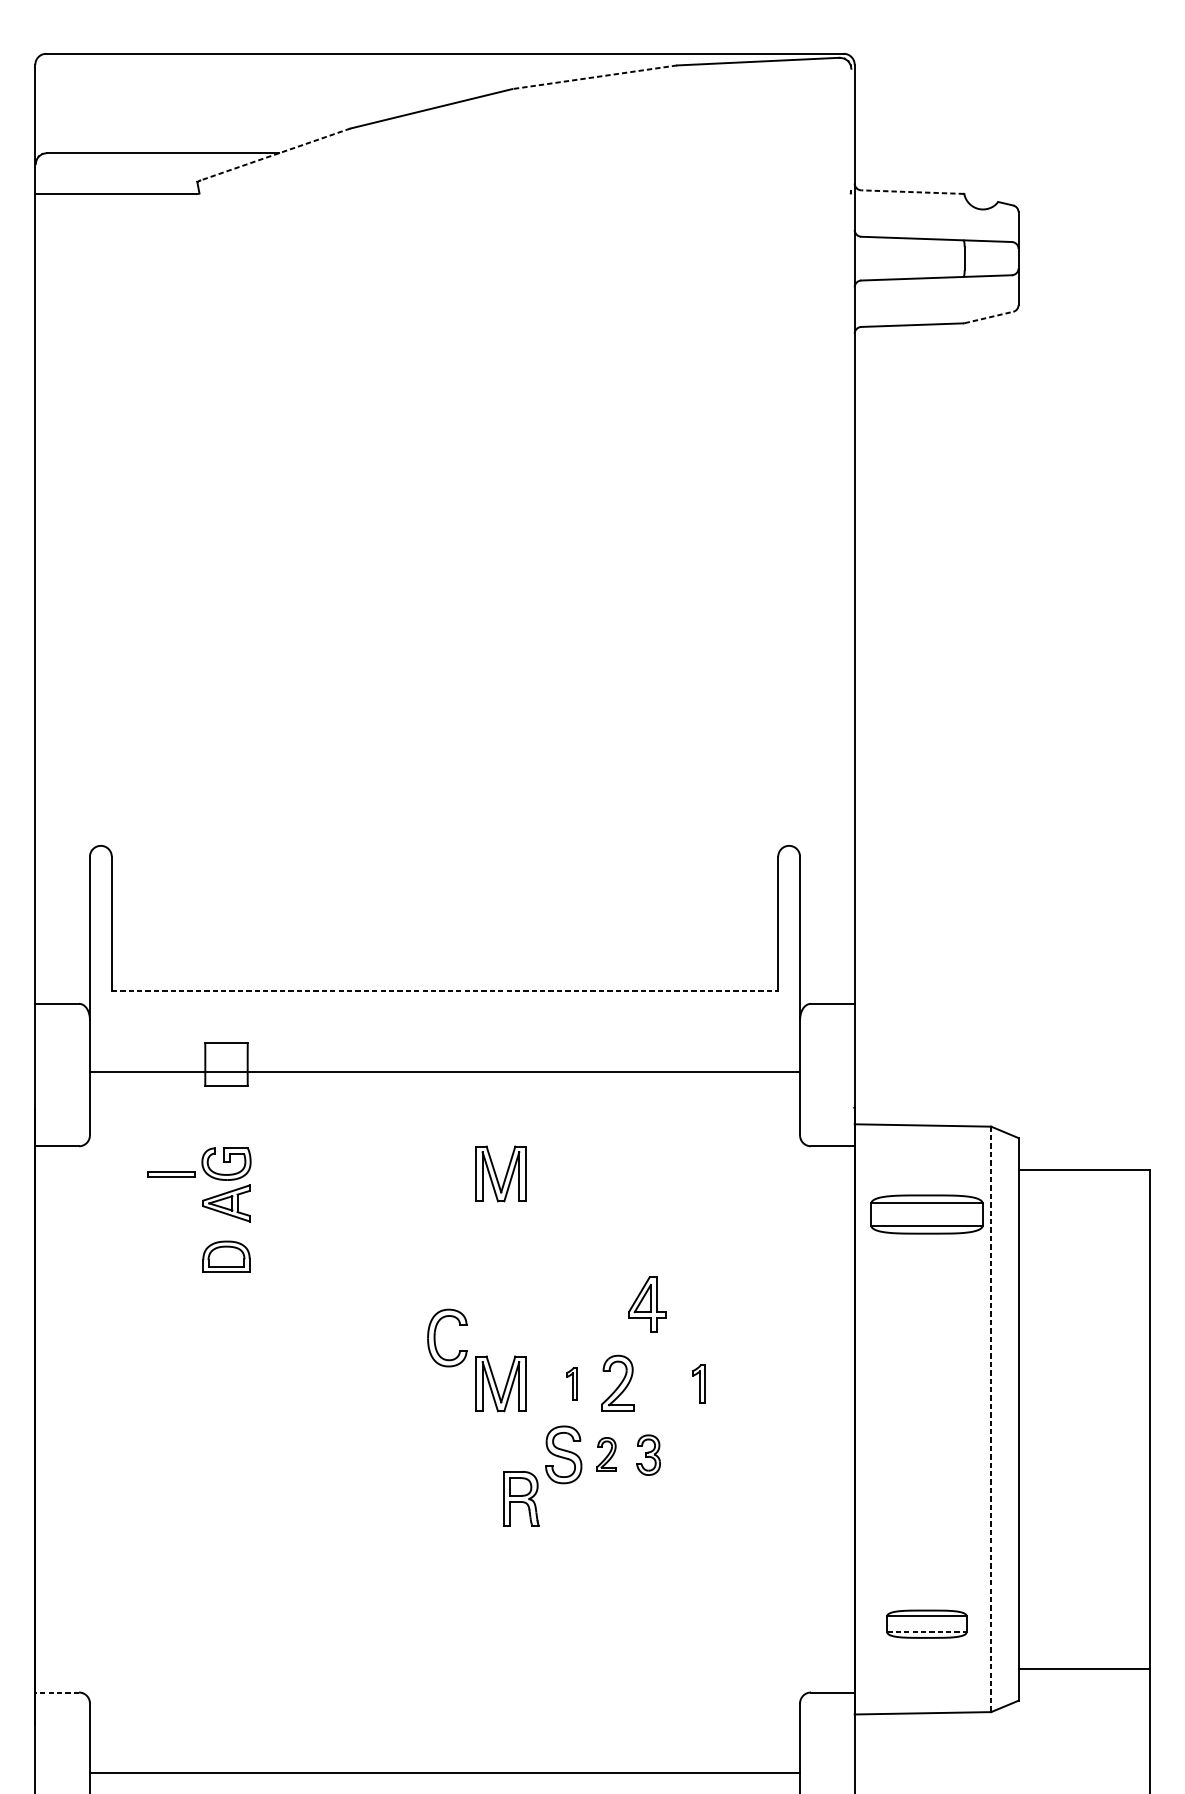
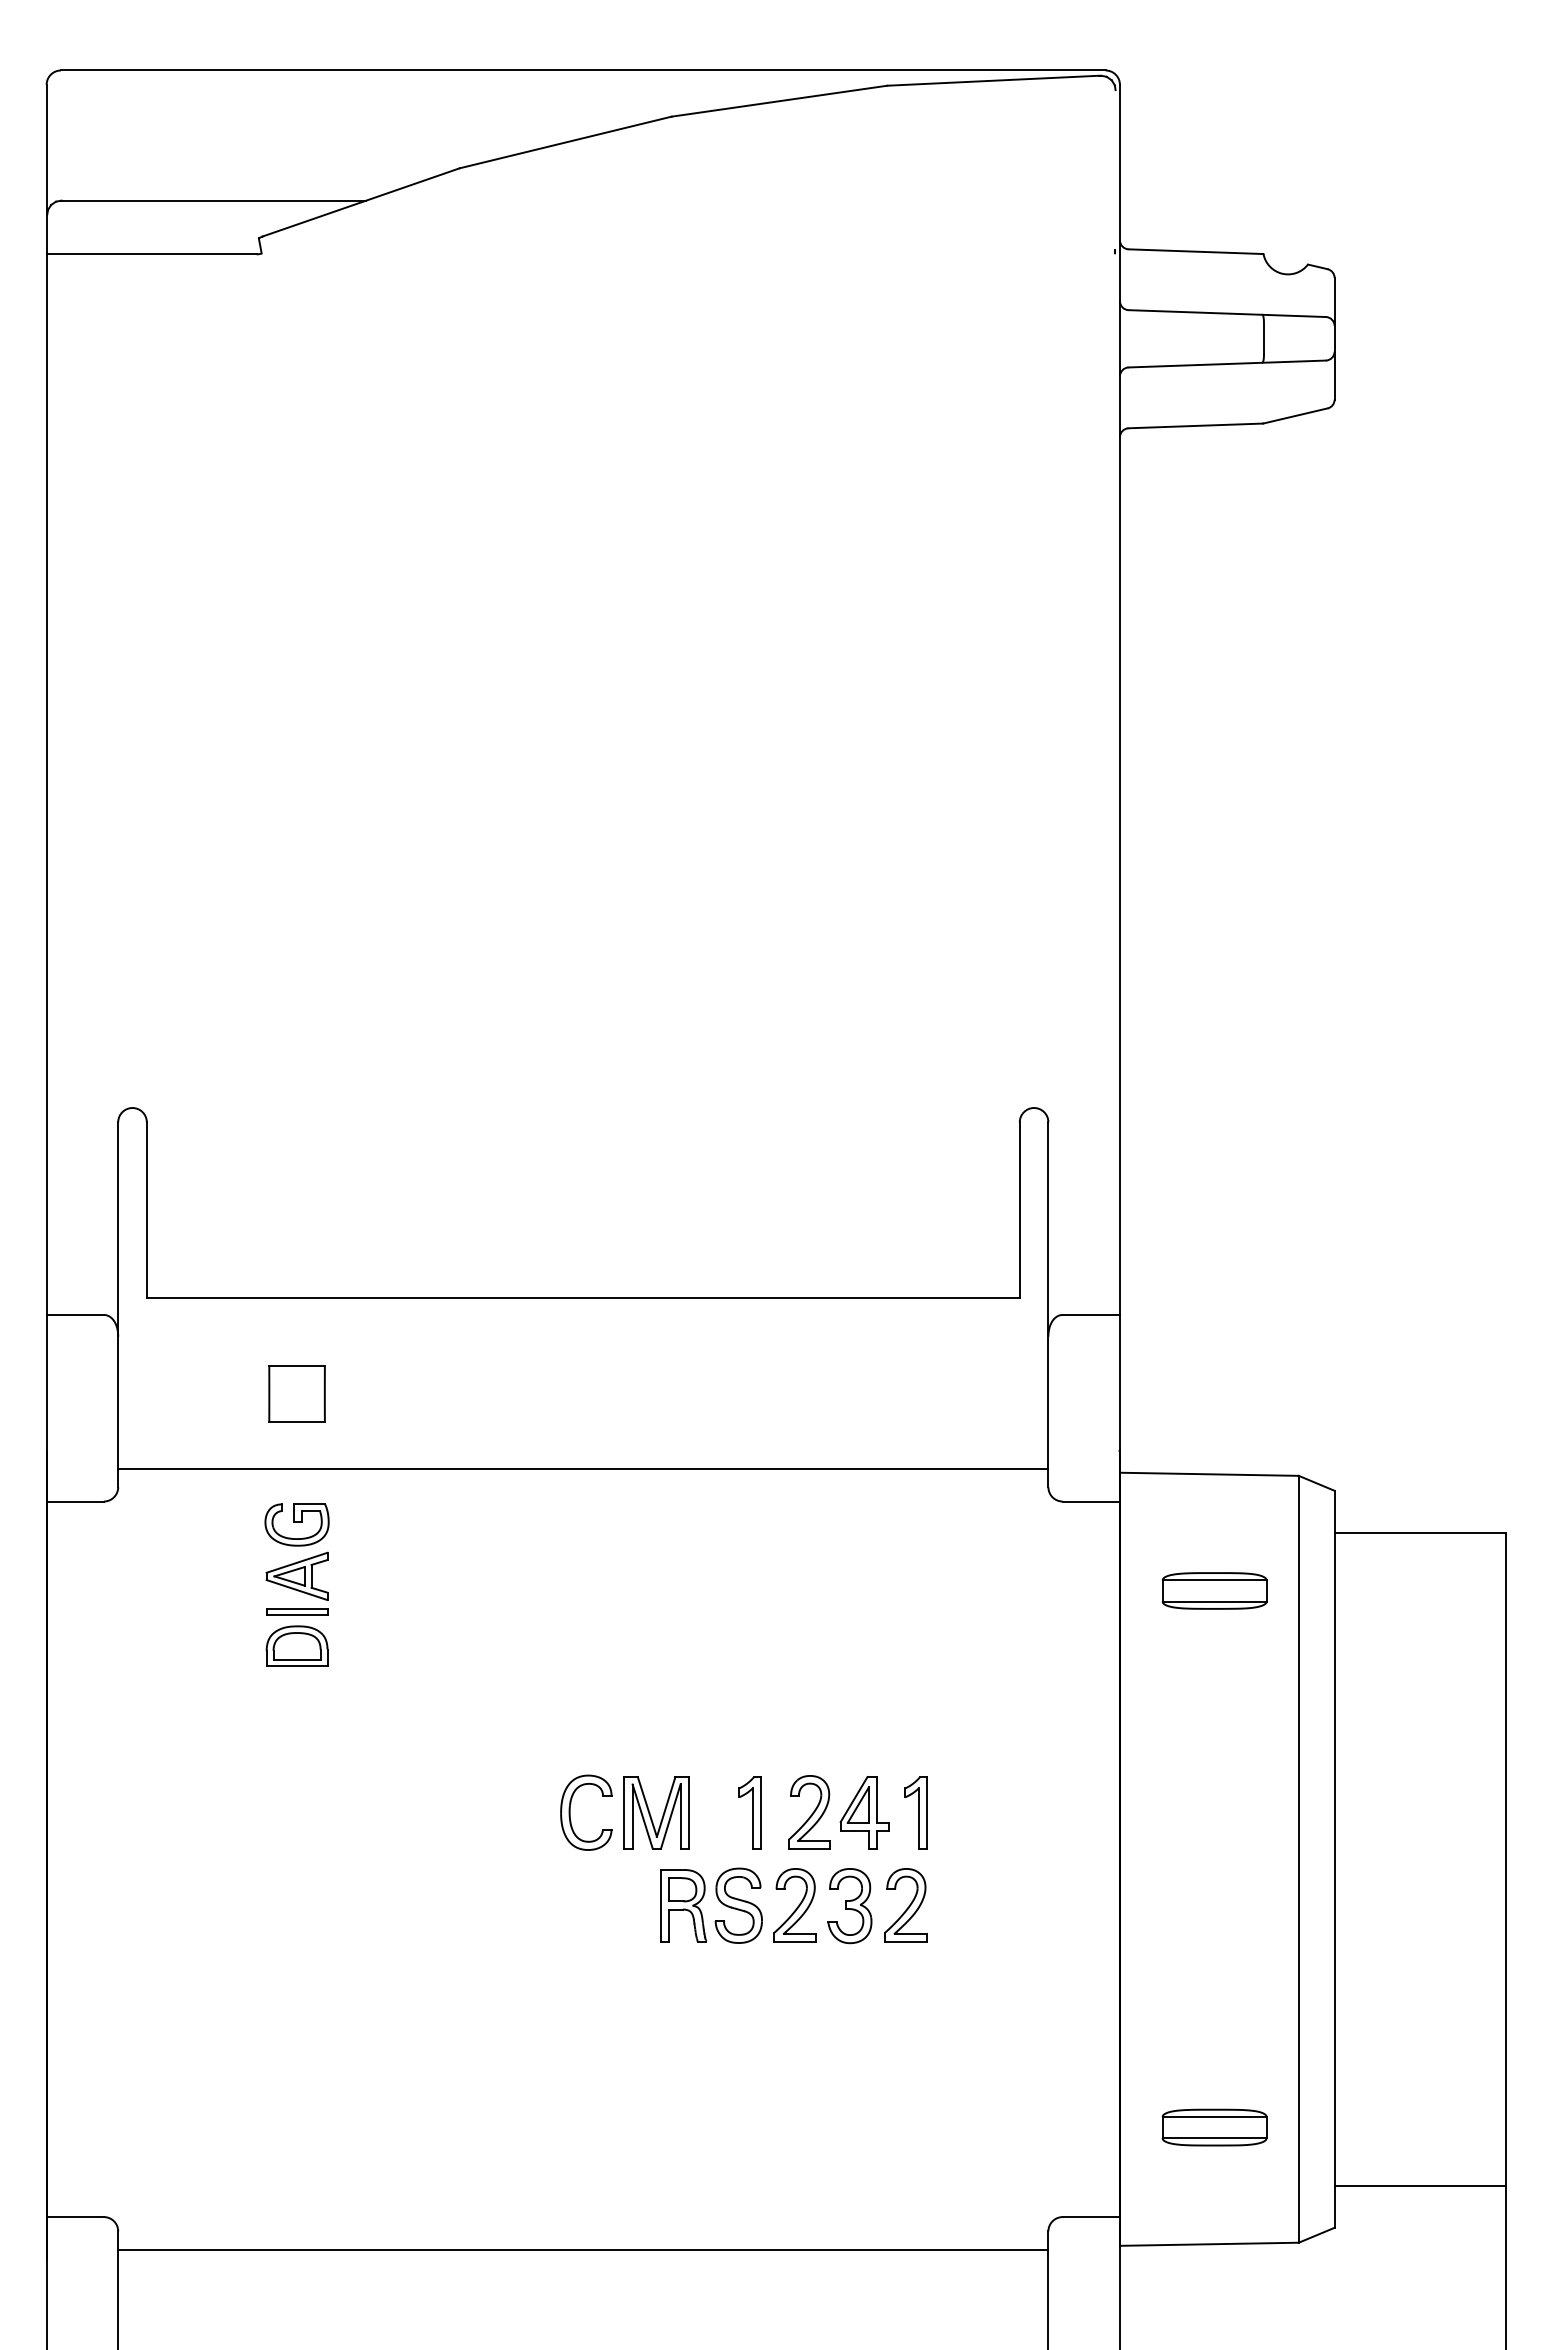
line: (594, 77) -> (779, 101), dashed -> solid
line: (274, 154) -> (360, 202), dashed -> solid
line: (912, 192) -> (1195, 251), dashed -> solid
line: (988, 317) -> (1295, 415), dashed -> solid
line: (445, 991) -> (583, 1298), dashed -> solid
line: (445, 1072) -> (583, 1468), moved
part: (500, 1173) -> (656, 1537), removed
part: (171, 1174) -> (297, 1611), moved
part: (926, 1214) -> (1214, 1590), size x0.71
part: (647, 1304) -> (864, 1812), moved
part: (435, 1337) -> (570, 1812), moved
part: (571, 1383) -> (749, 1812), size x1.67
part: (698, 1383) -> (915, 1812), size x1.43
line: (990, 1419) -> (1298, 1859), dashed -> solid
part: (606, 1454) -> (794, 1905), size x1.67
part: (690, 1454) -> (905, 1905), added
part: (648, 1455) -> (849, 1906), size x1.43
part: (521, 1498) -> (683, 1905), moved
line: (926, 1632) -> (1214, 2138), dashed -> solid
line: (57, 1692) -> (75, 2217), dashed -> solid
line: (445, 1772) -> (583, 2249), moved

